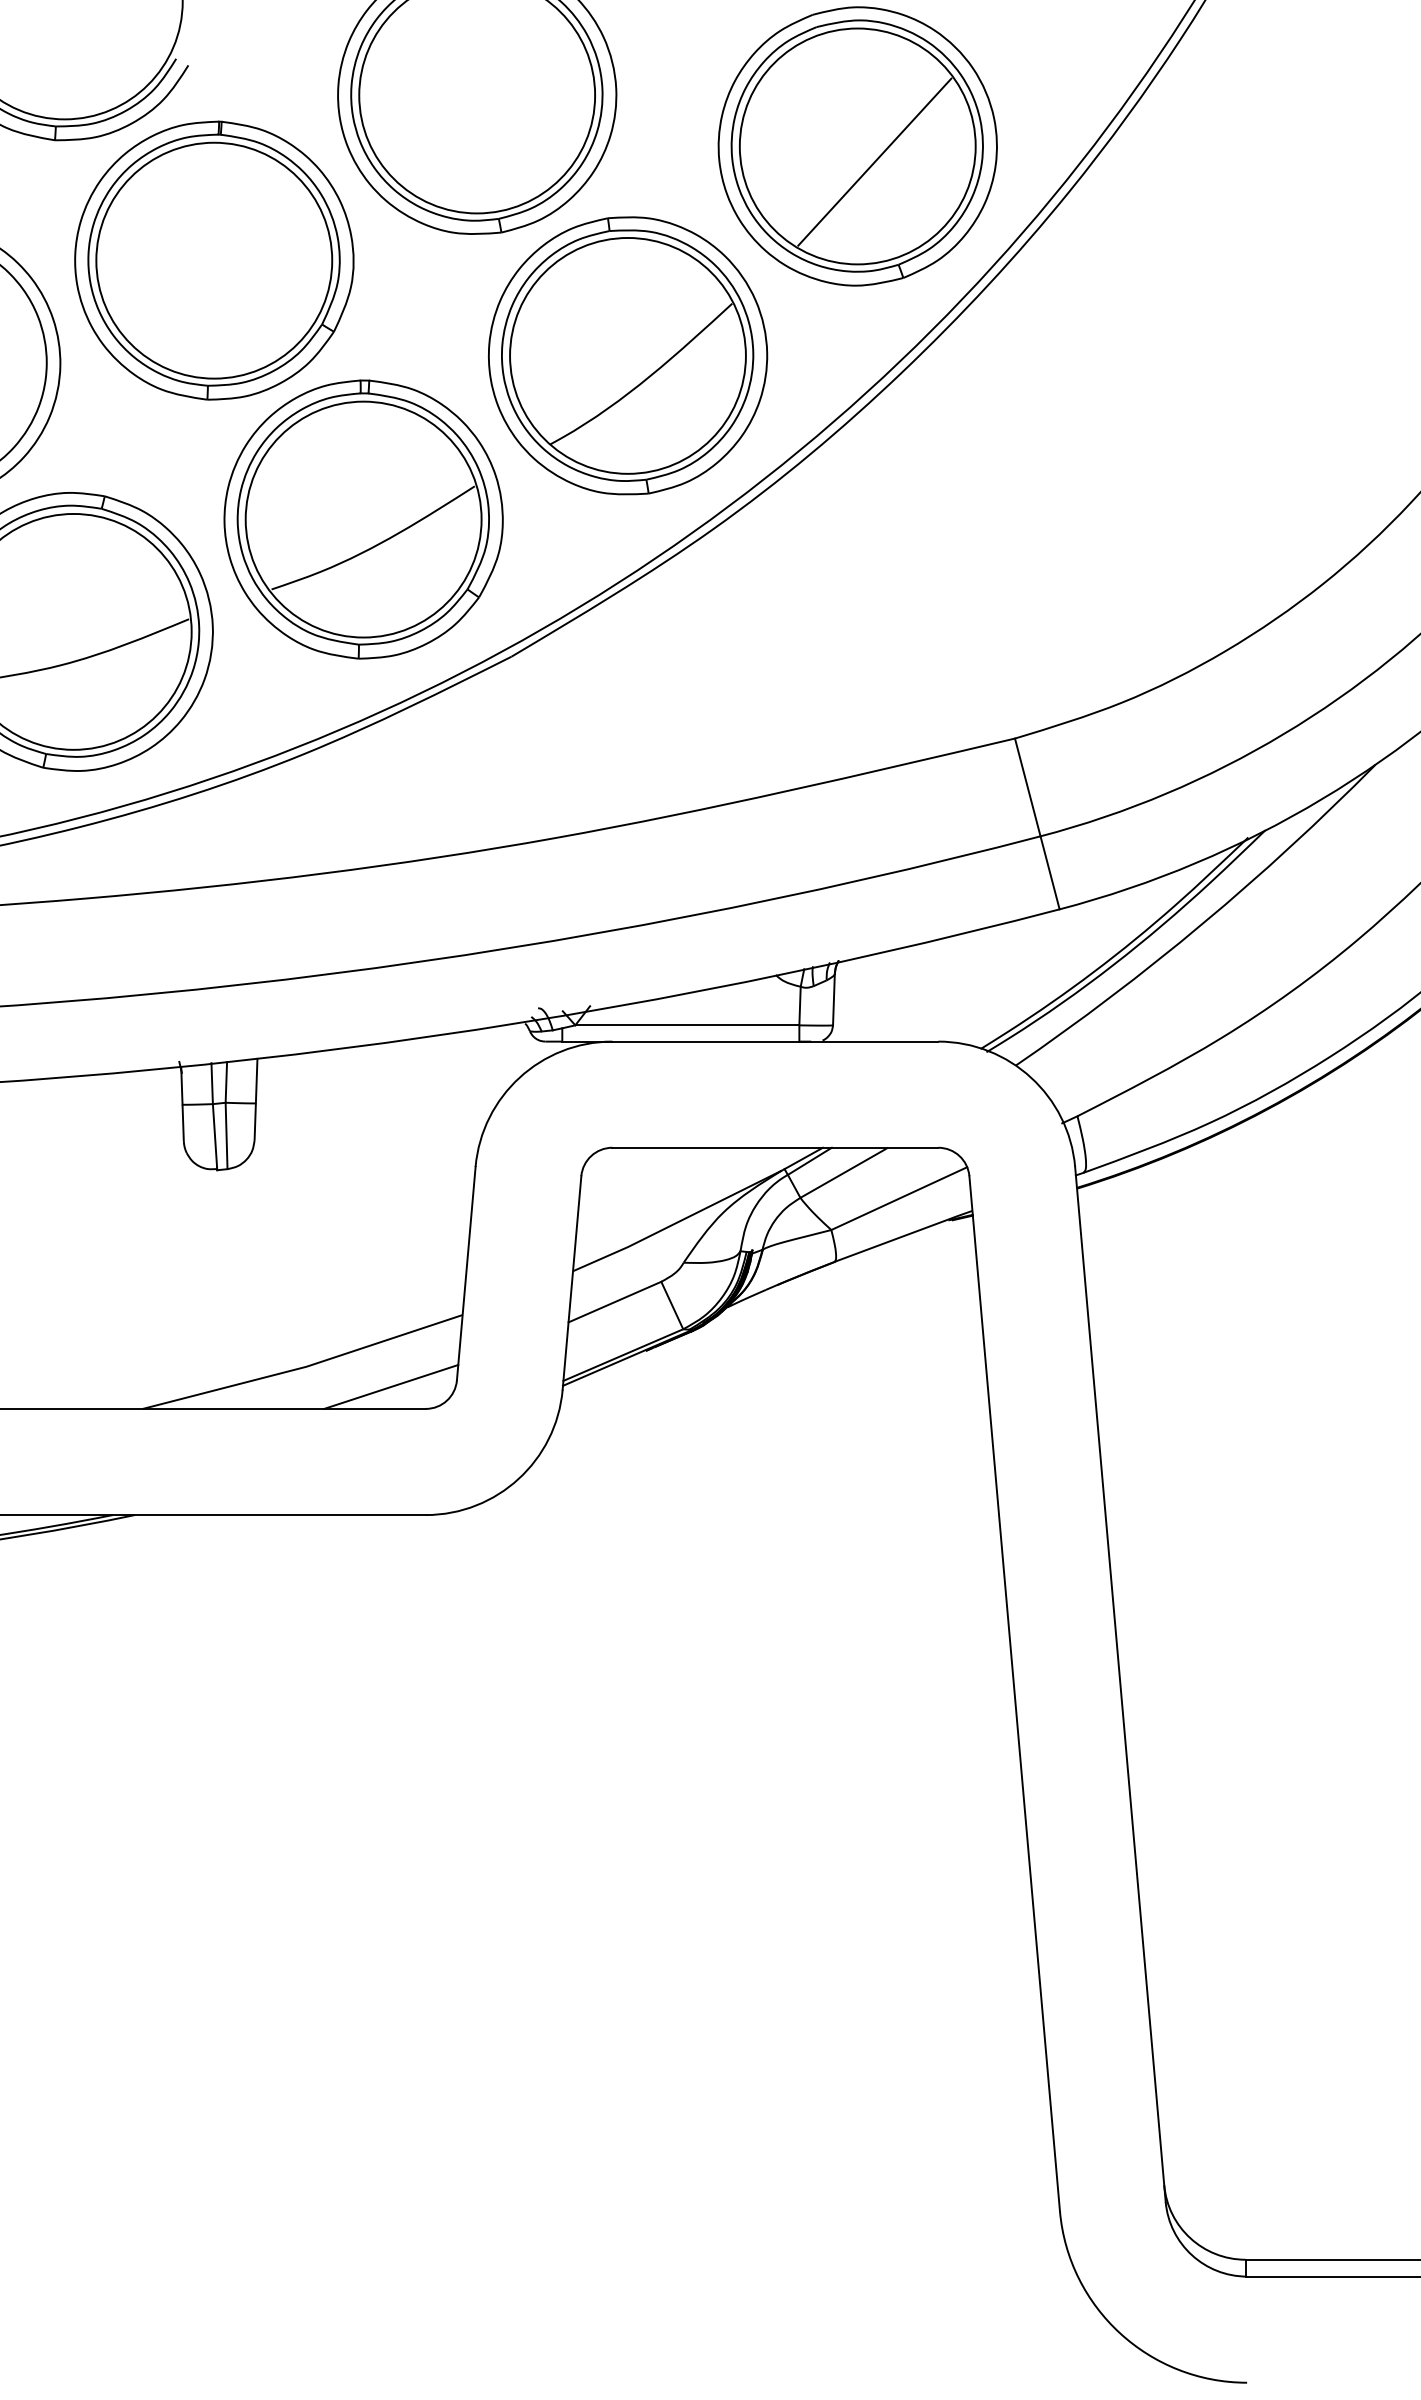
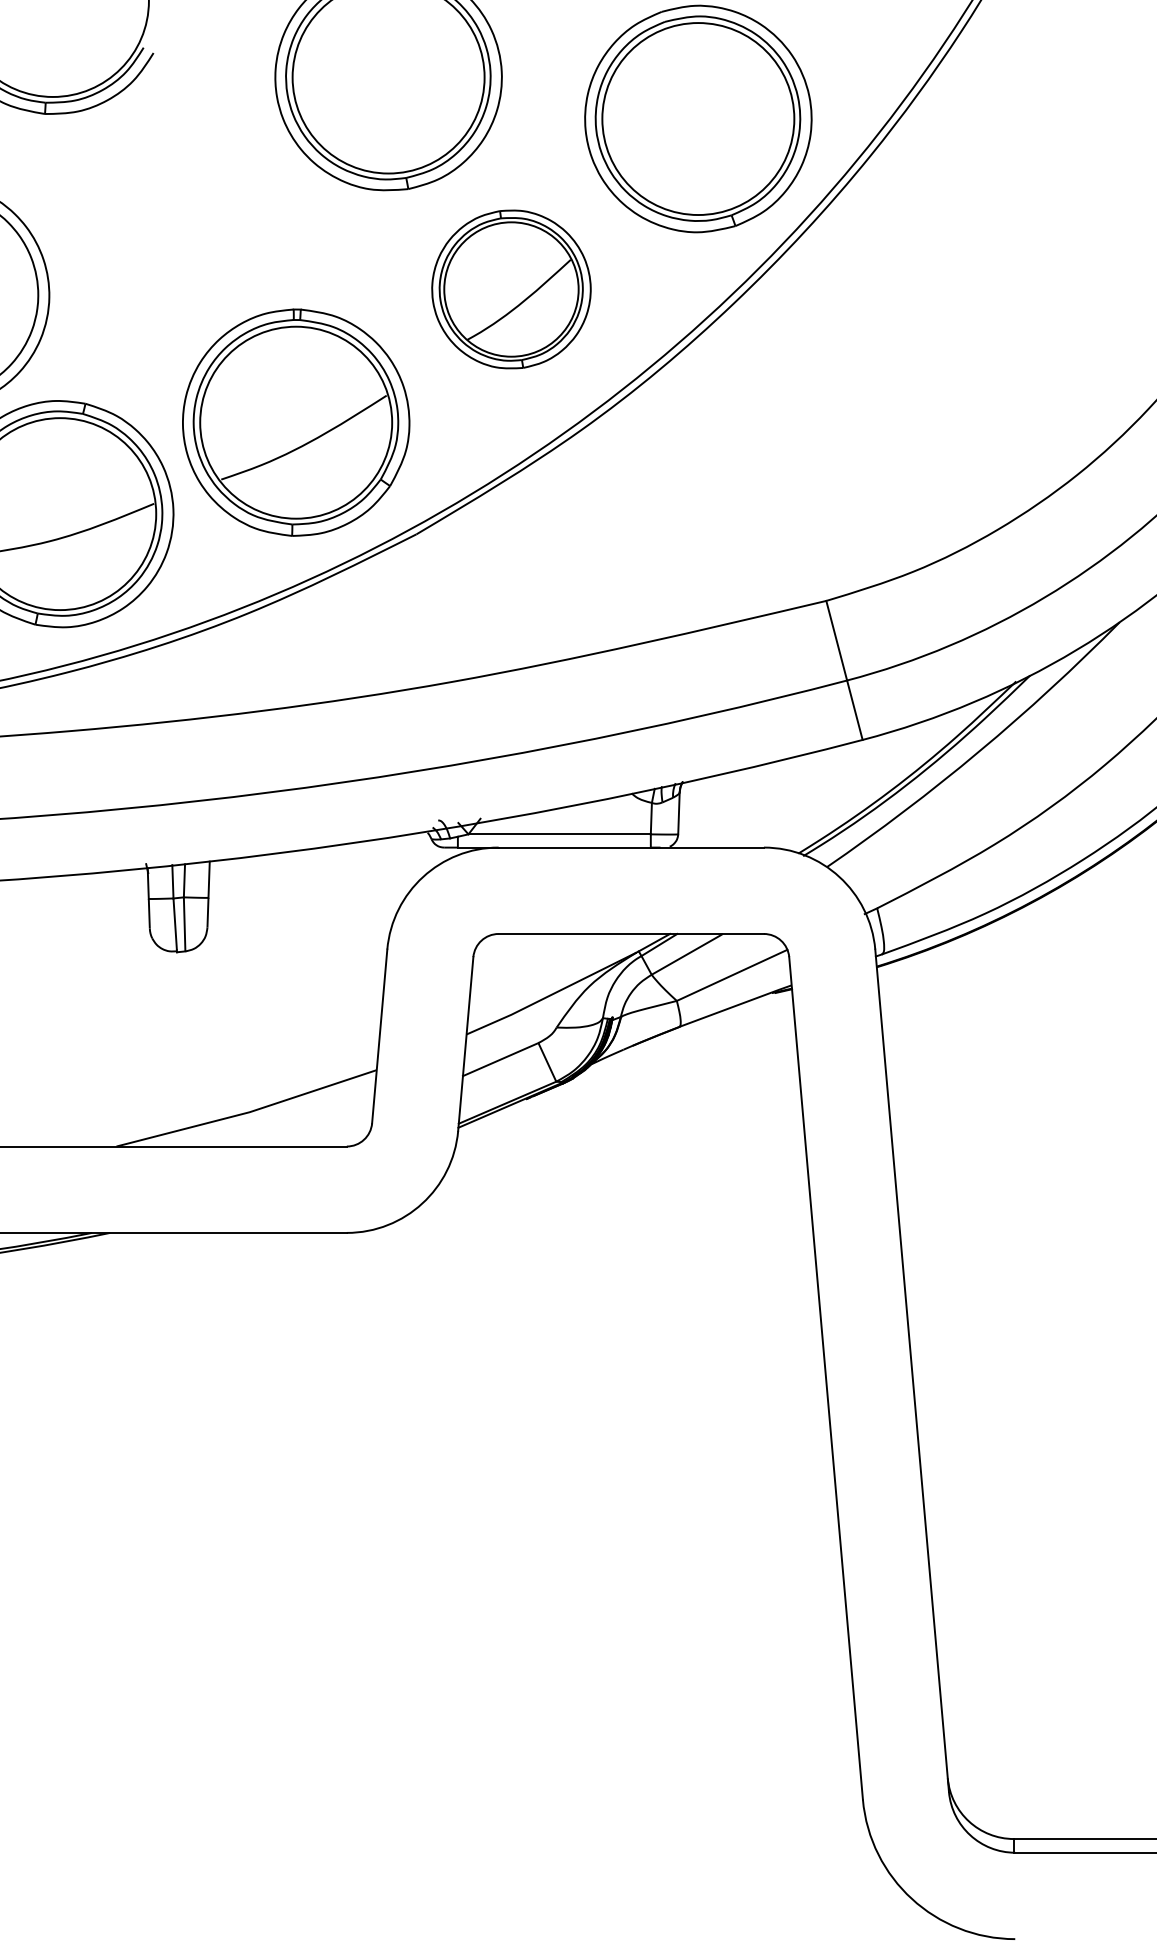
line: (874, 161) -> (711, 131), removed
part: (214, 260) -> (174, 211), removed
part: (628, 355) -> (511, 289), size x0.7
line: (391, 1386) -> (318, 1128), removed

